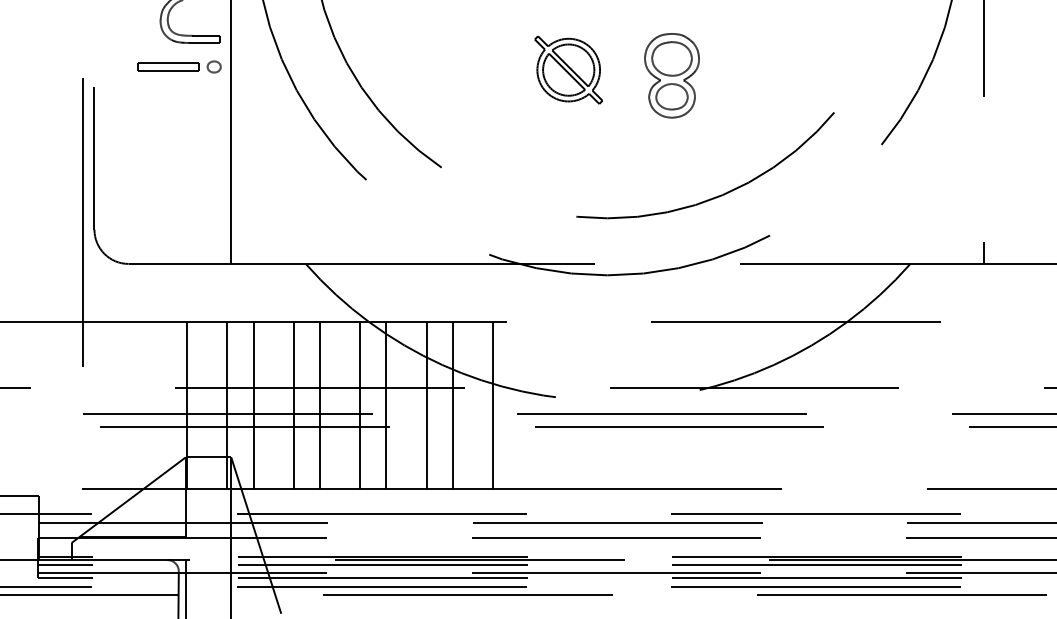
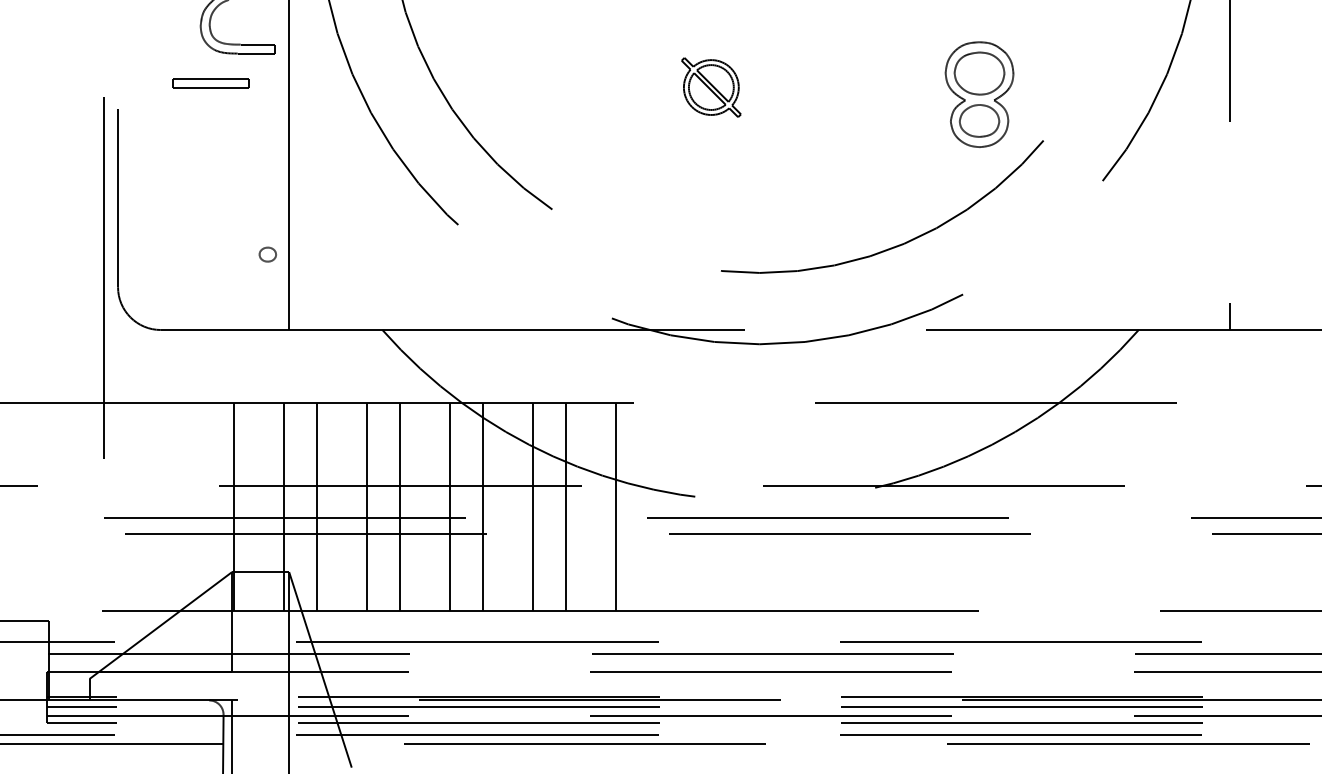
part: (213, 66) -> (267, 254), moved
part: (568, 70) -> (711, 87), size x0.7
part: (671, 75) -> (979, 94), moved

